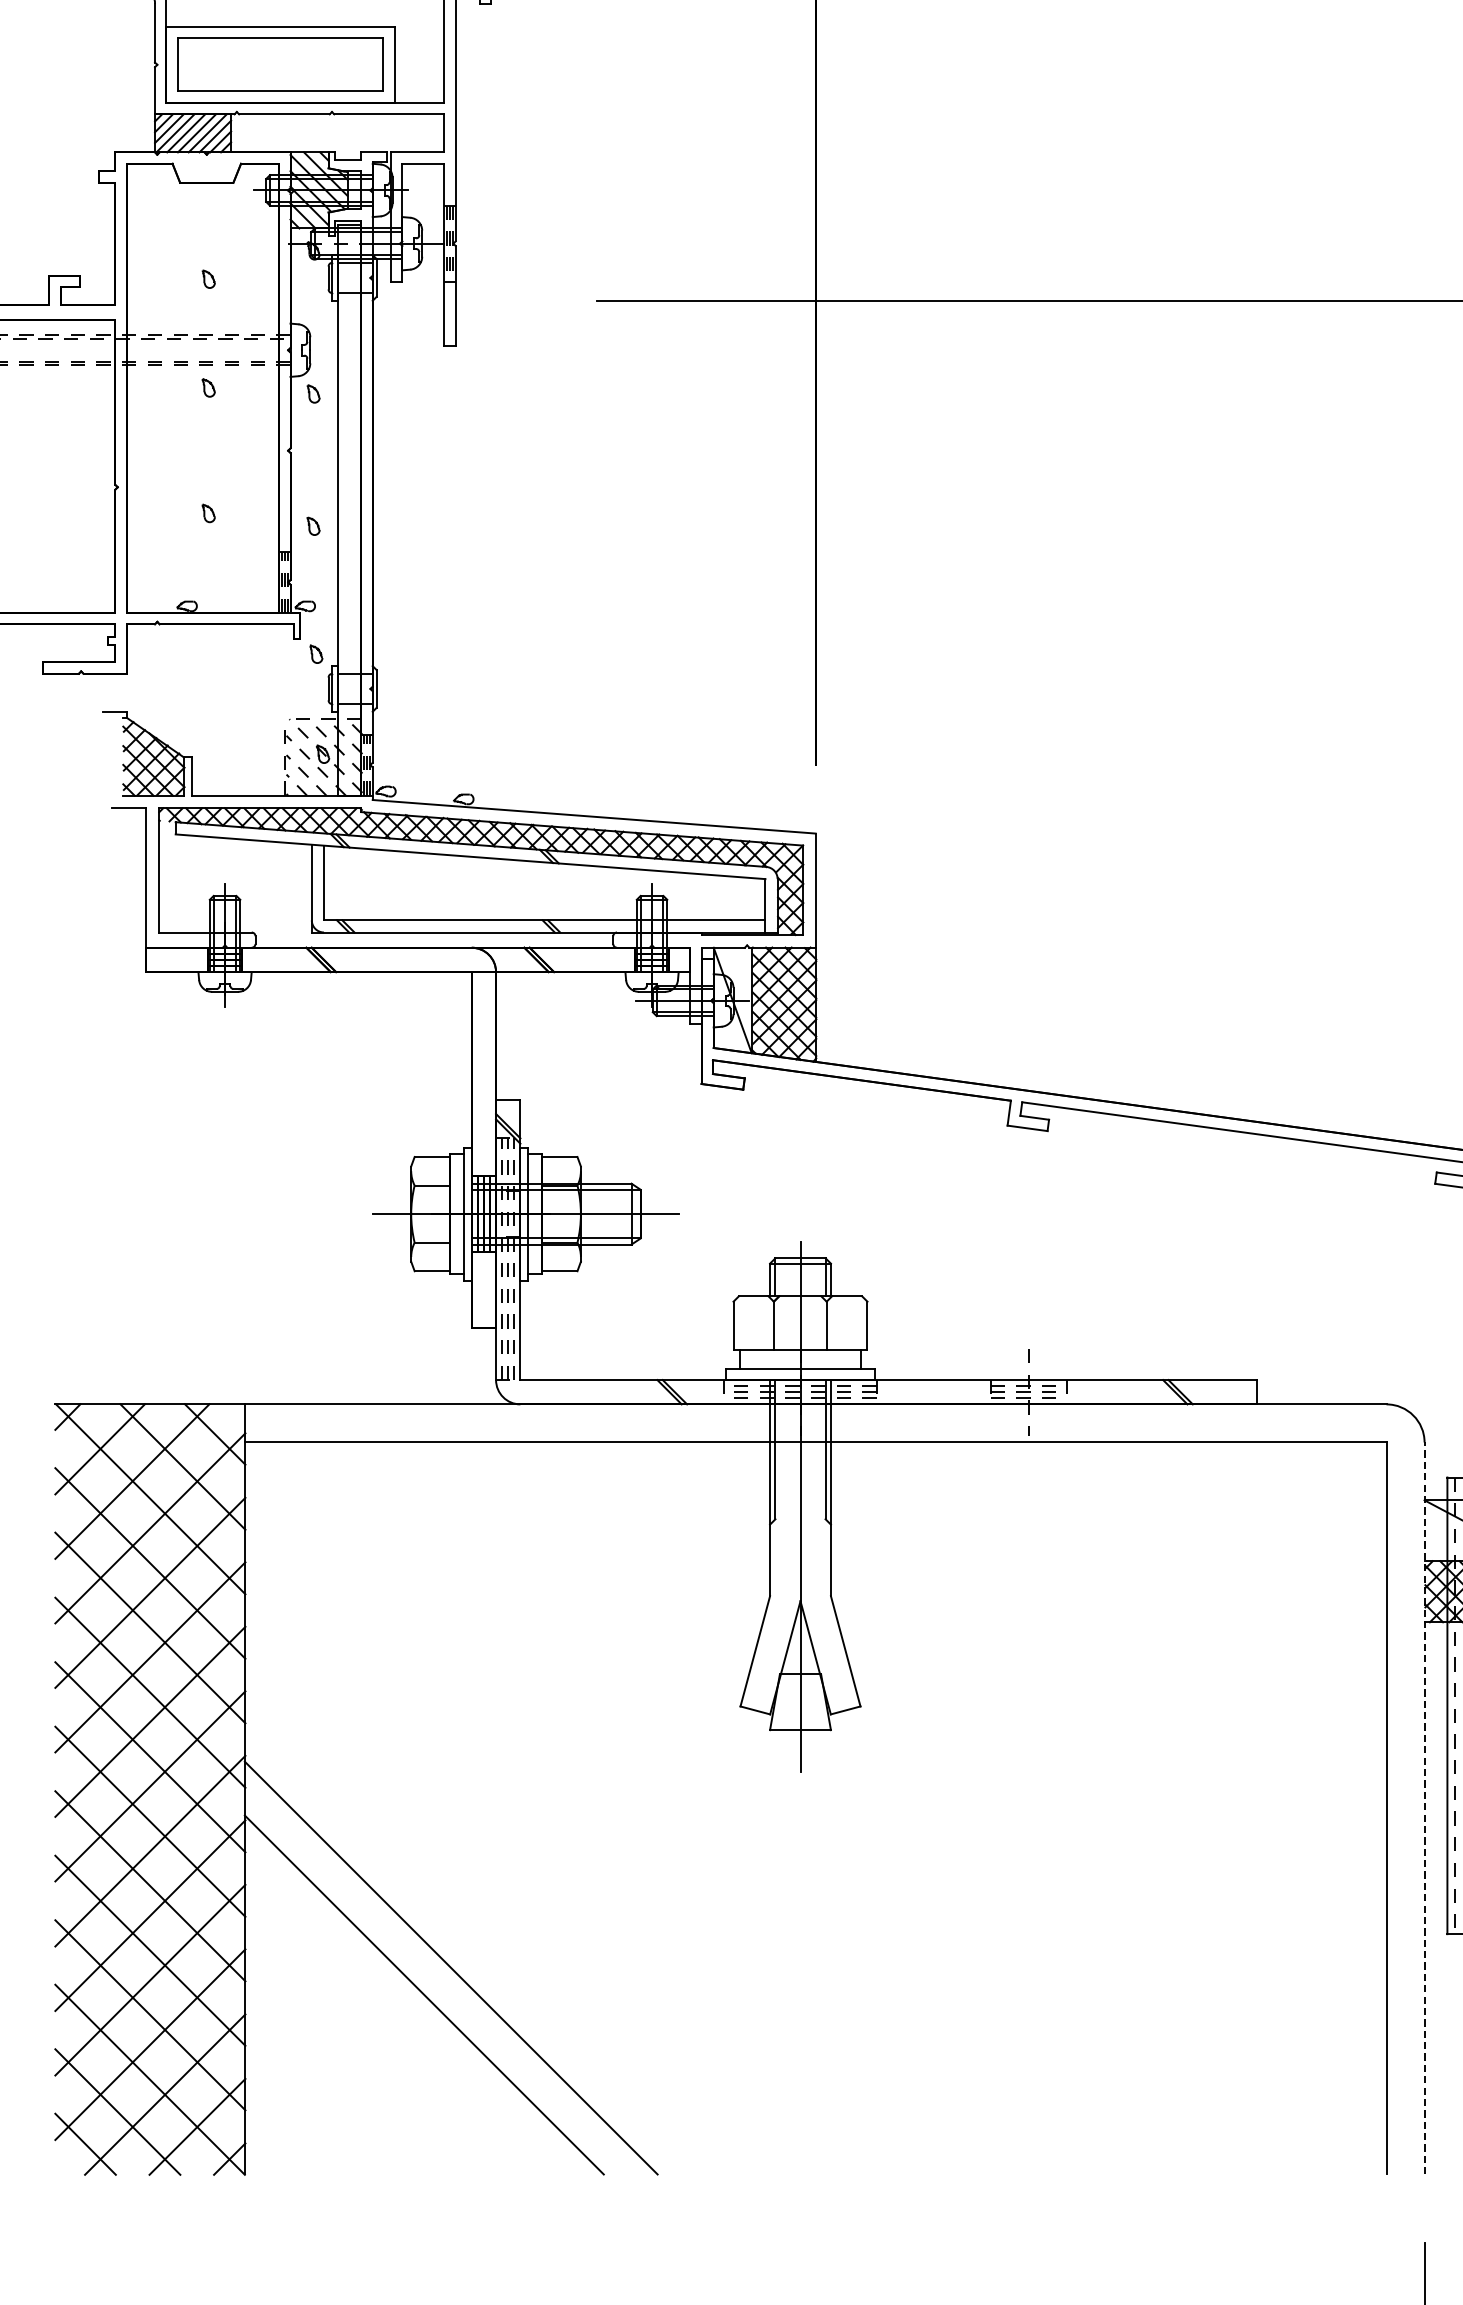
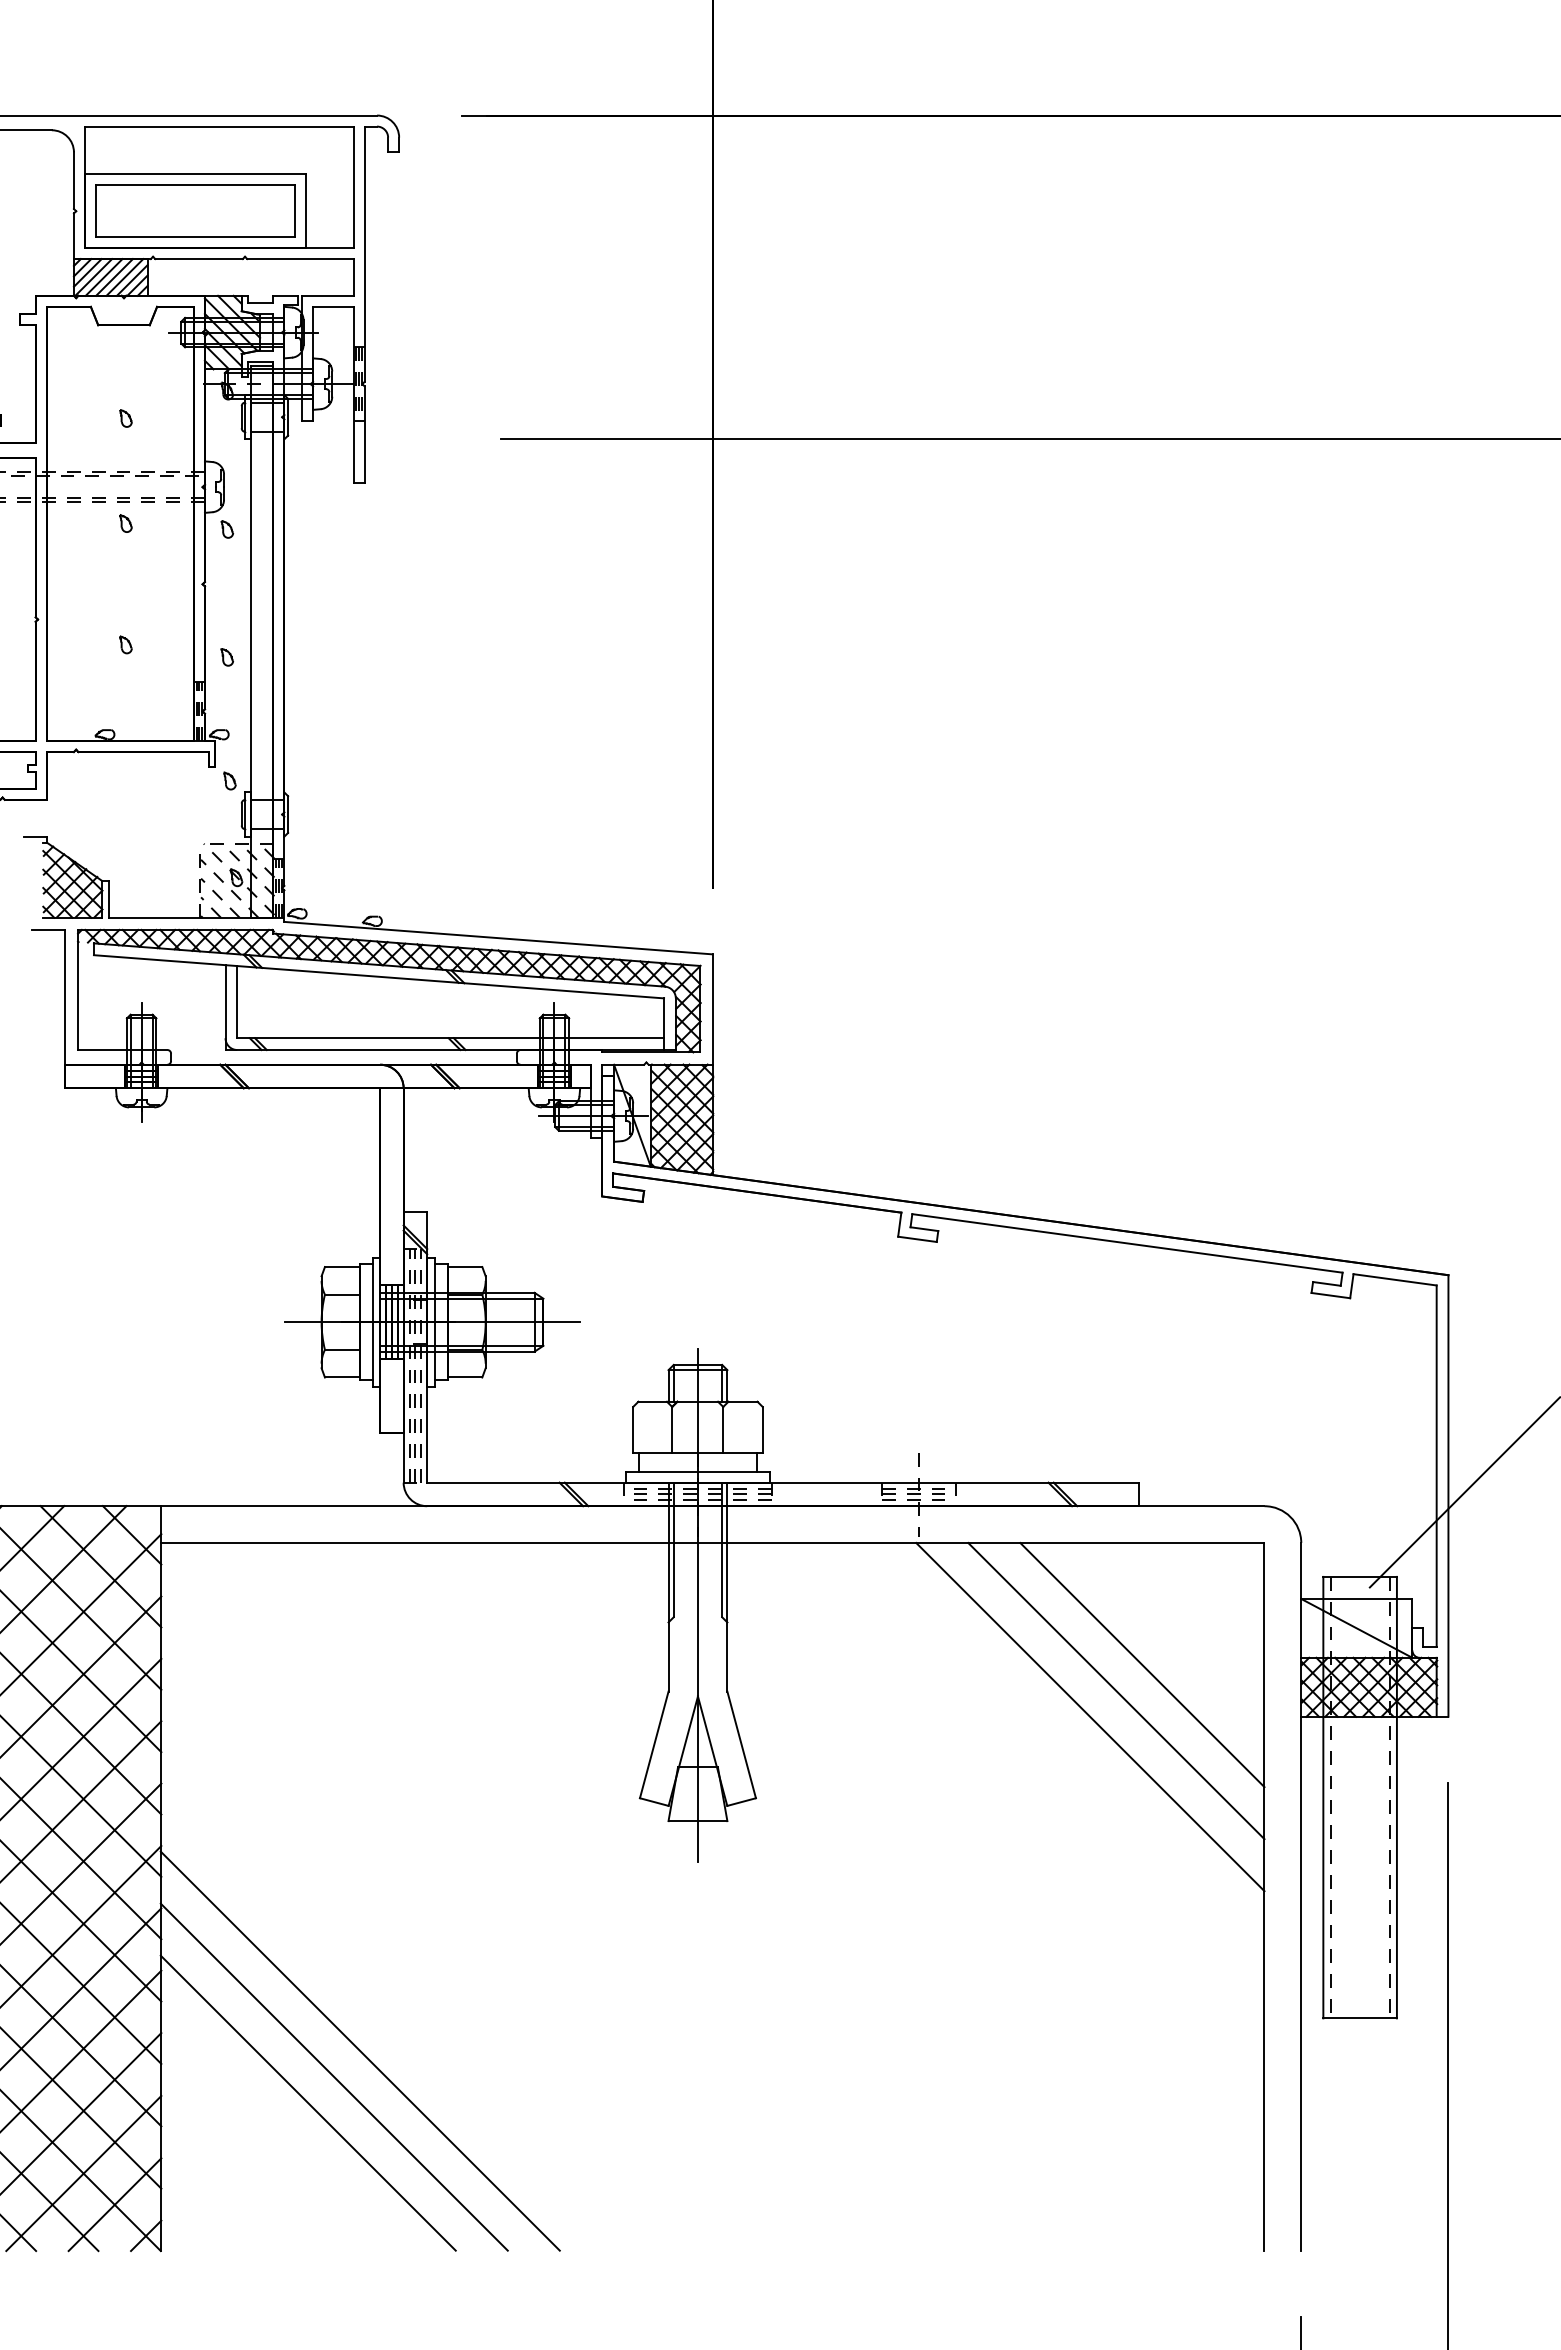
line: (1260, 1569) -> (1142, 1665), added
line: (1233, 1596) -> (1116, 1691), added
line: (1206, 1622) -> (1090, 1717), added
line: (1424, 1808) -> (1301, 1896), dashed -> solid
line: (396, 2021) -> (307, 2102), added

